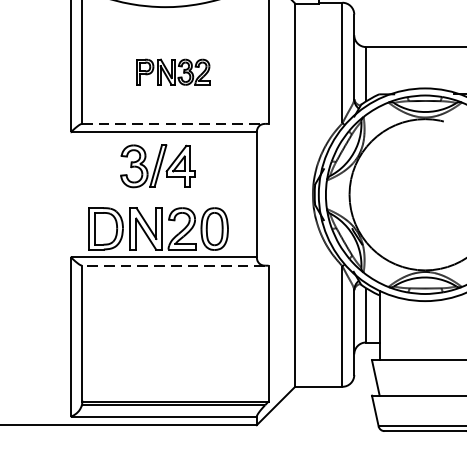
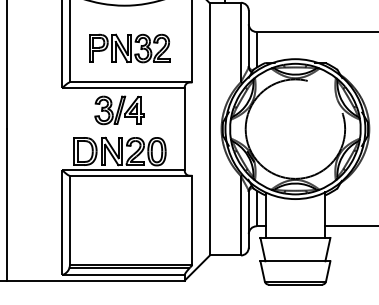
part: (172, 72) -> (129, 48), size x1.67
line: (174, 123) -> (130, 82), dashed -> solid
line: (172, 265) -> (129, 175), dashed -> solid

